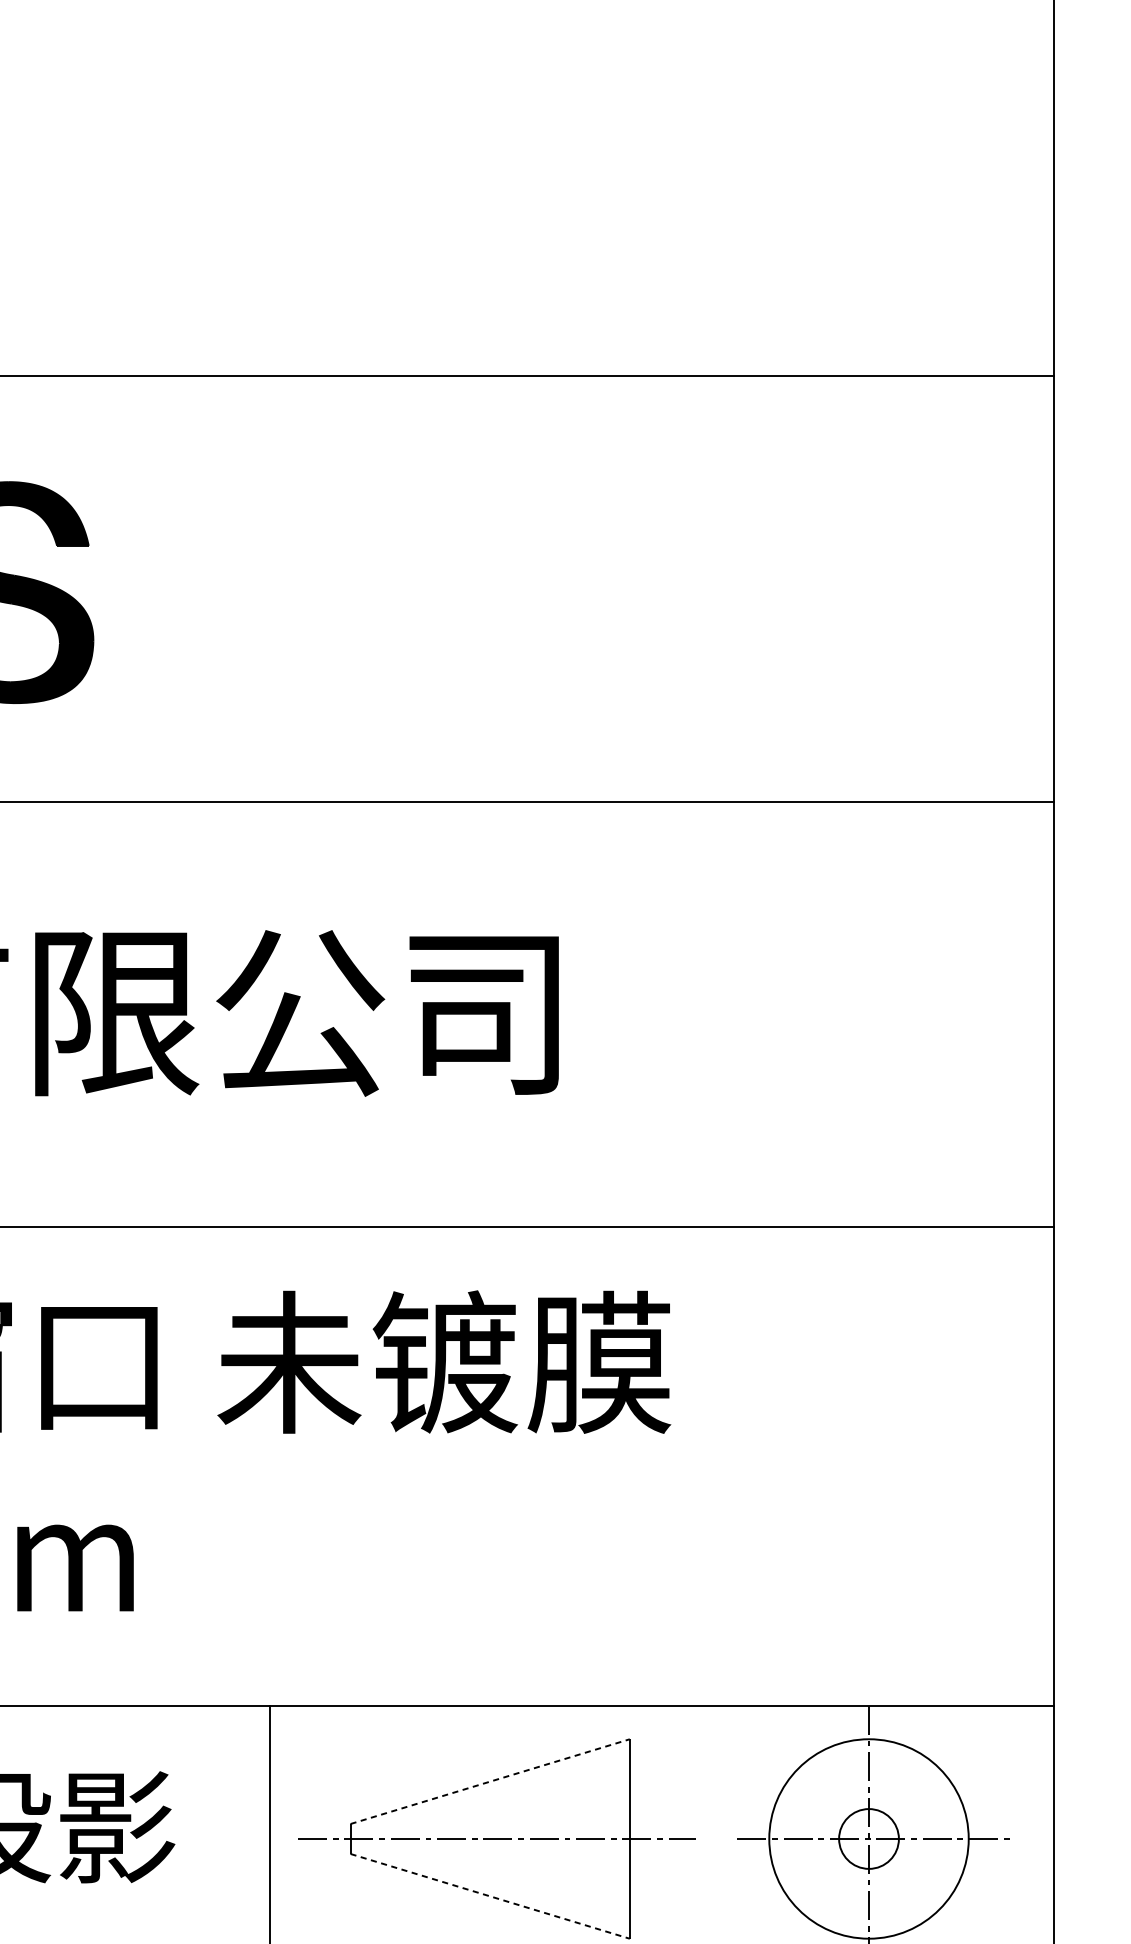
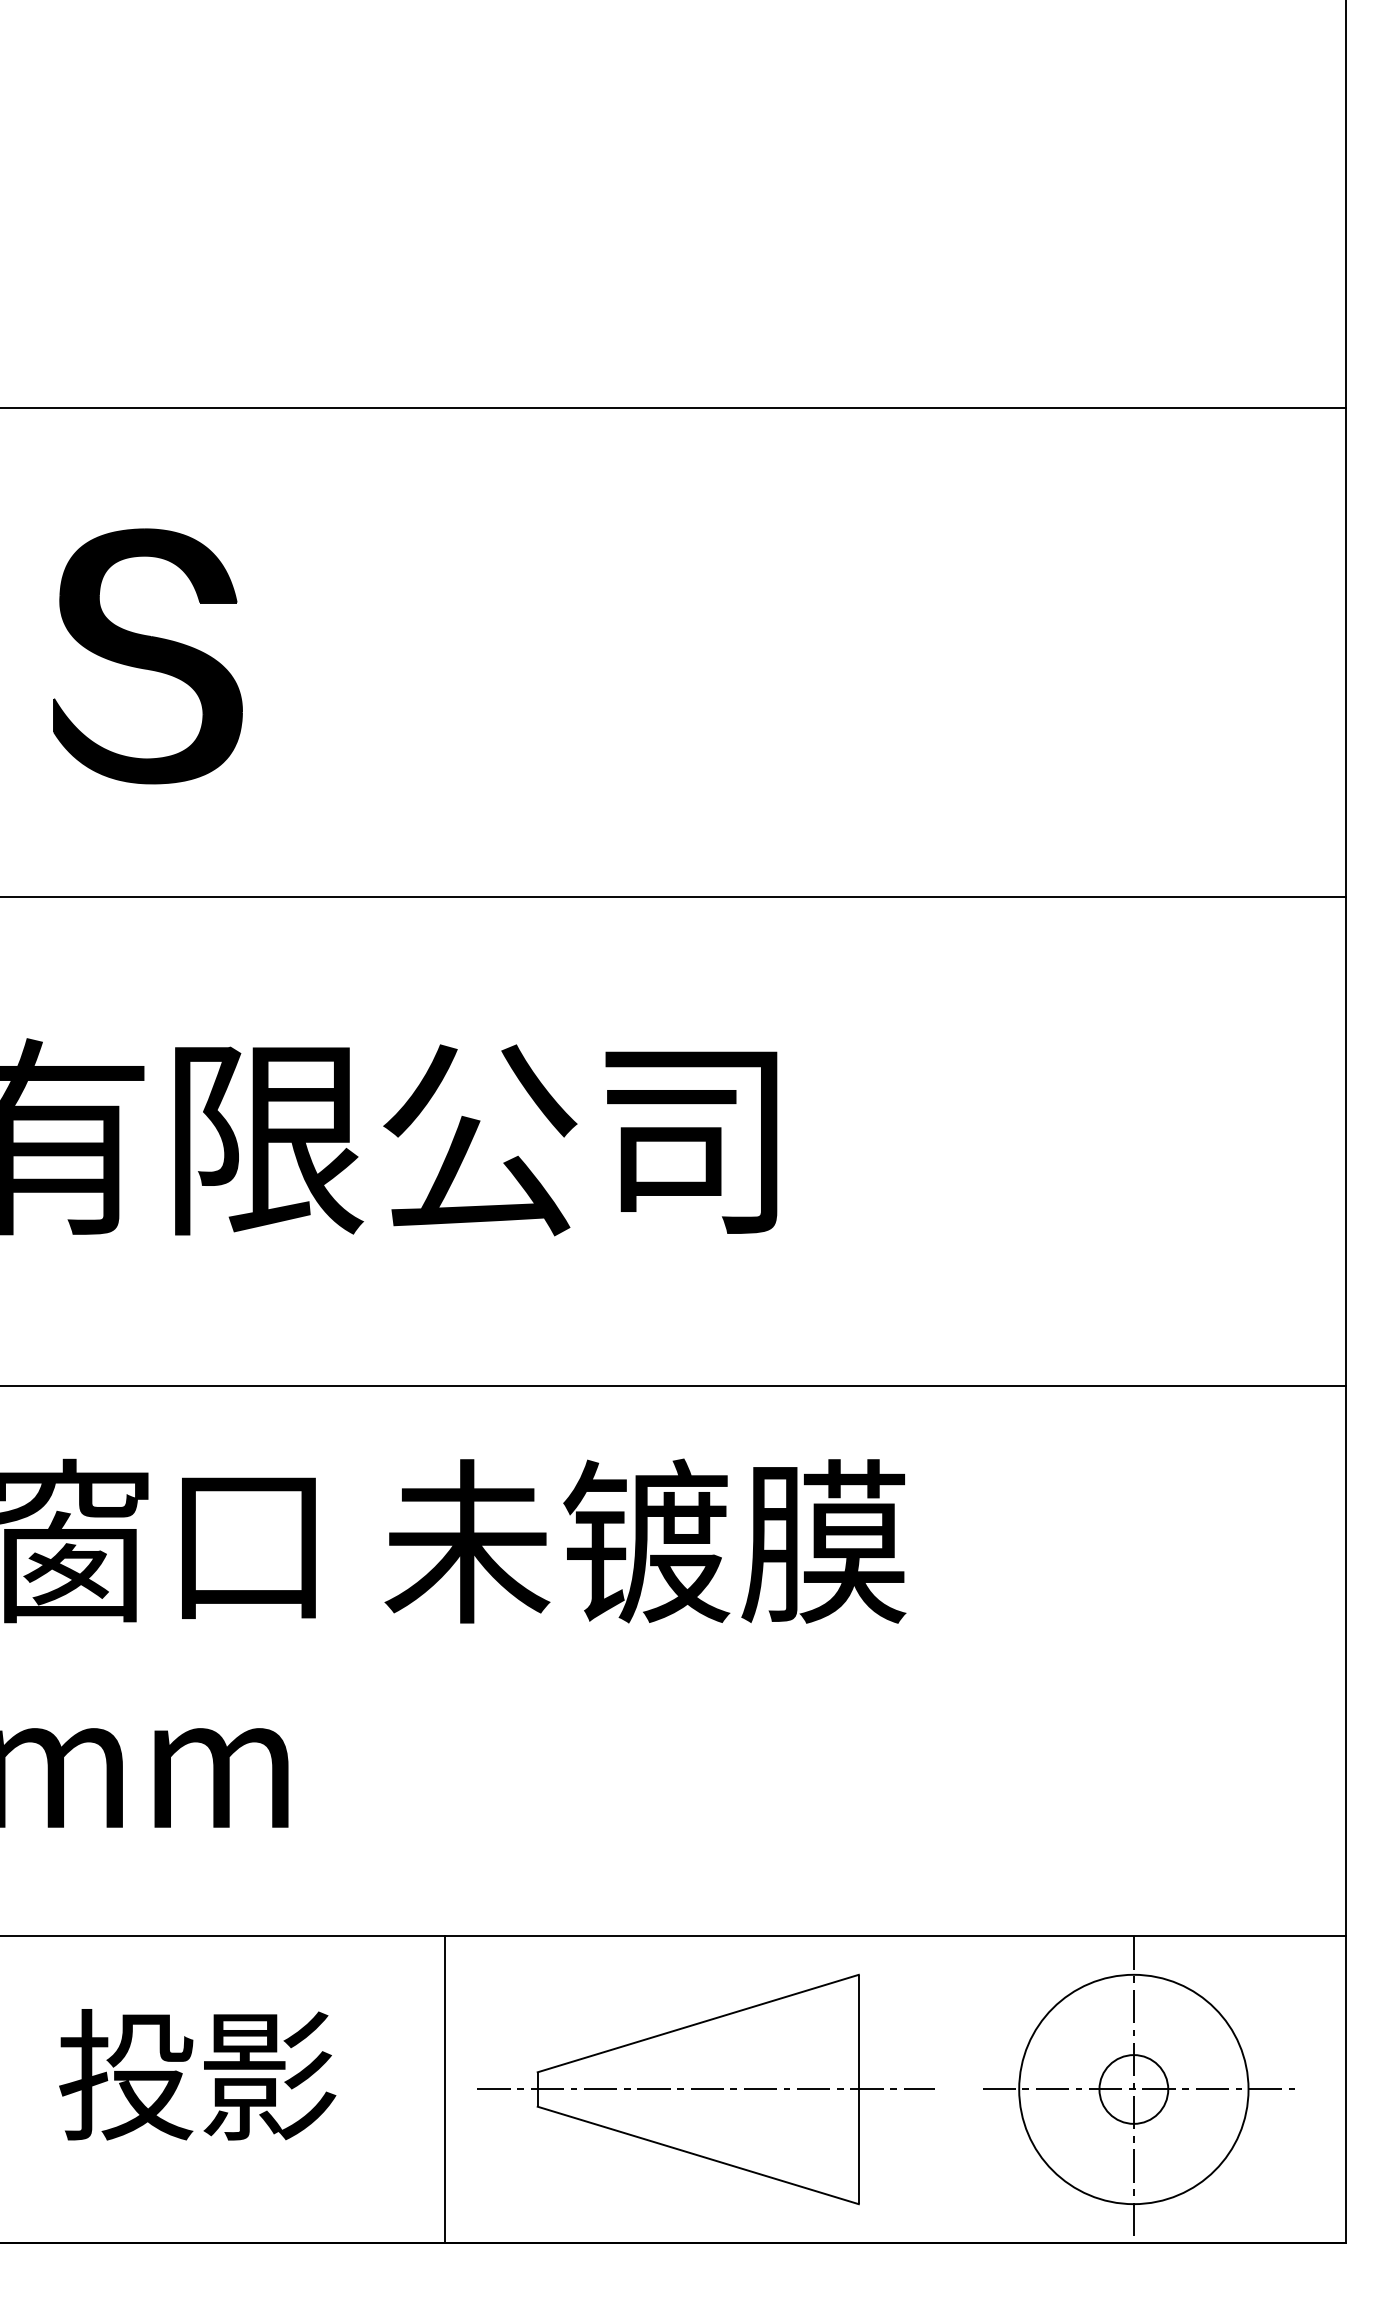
line: (490, 1781) -> (698, 2023), dashed -> solid
line: (490, 1896) -> (698, 2155), dashed -> solid

